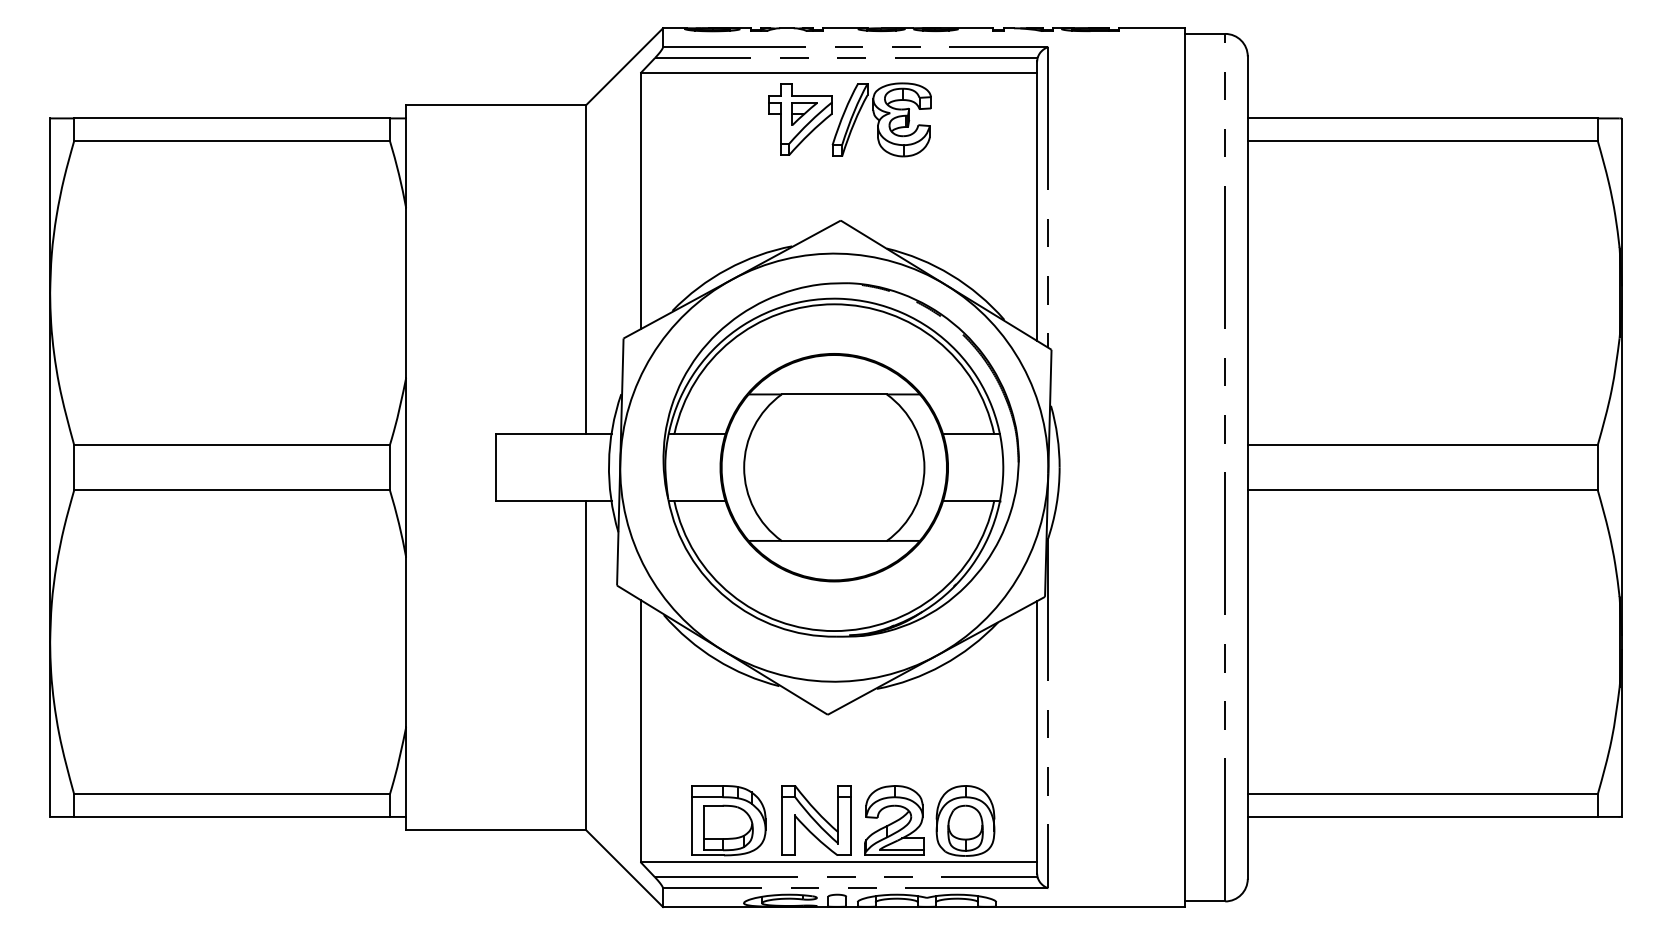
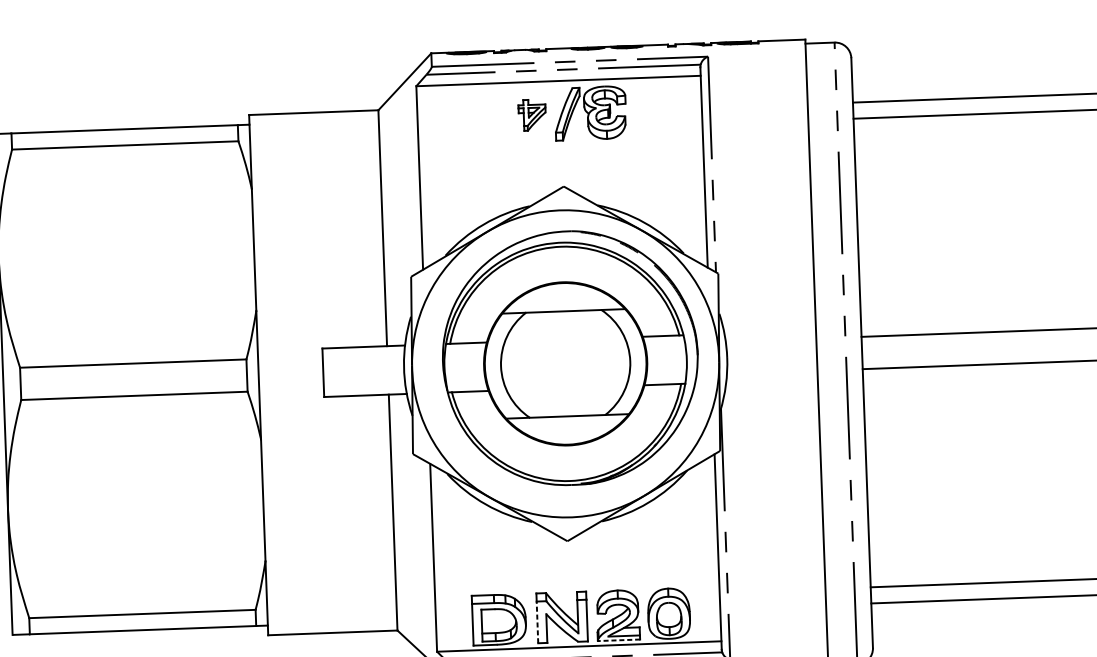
part: (800, 119) -> (532, 115), size x0.6
line: (781, 825) -> (537, 621), solid -> dashed
line: (893, 855) -> (618, 640), solid -> dashed

